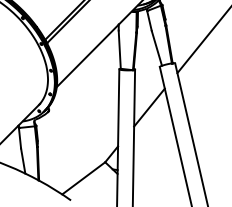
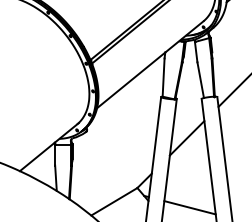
line: (159, 176) -> (189, 207), added

